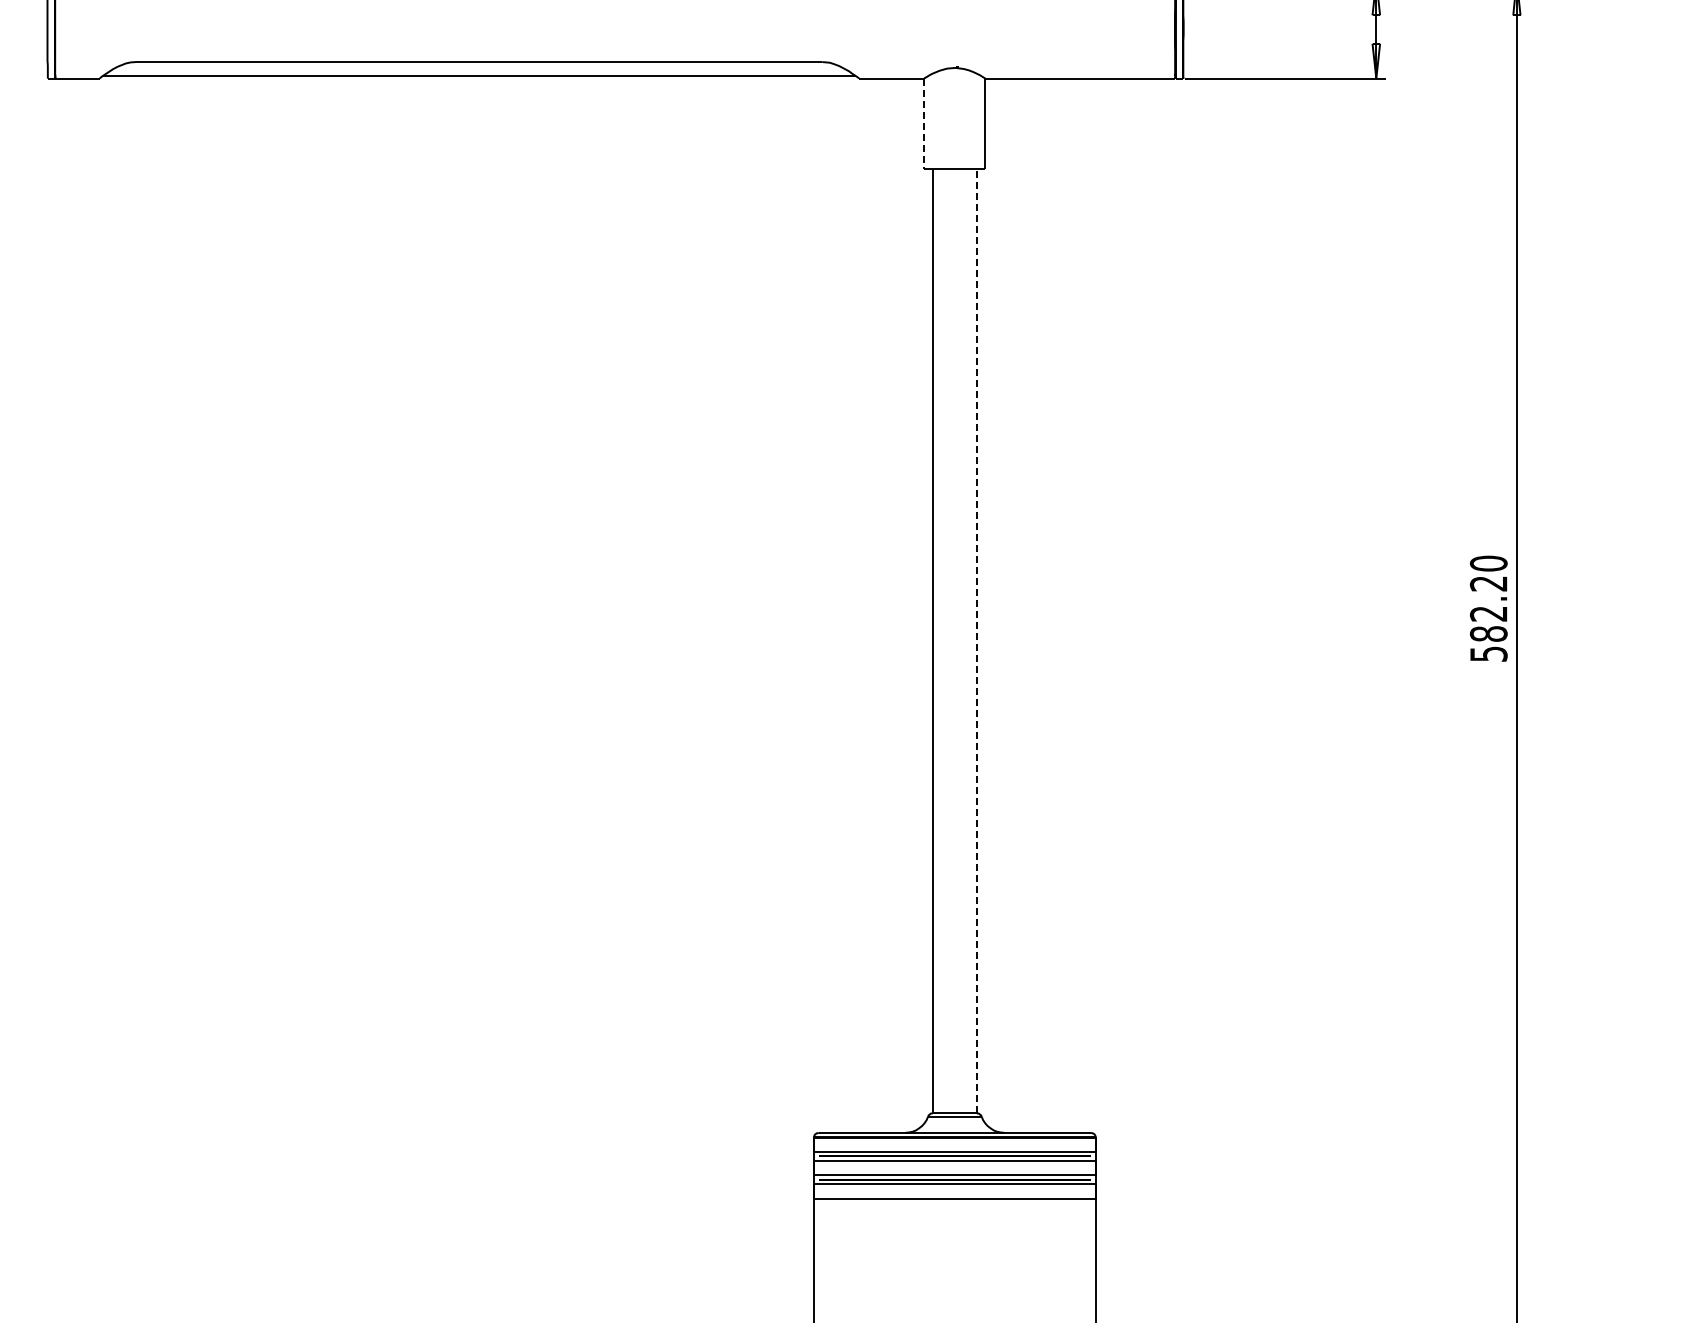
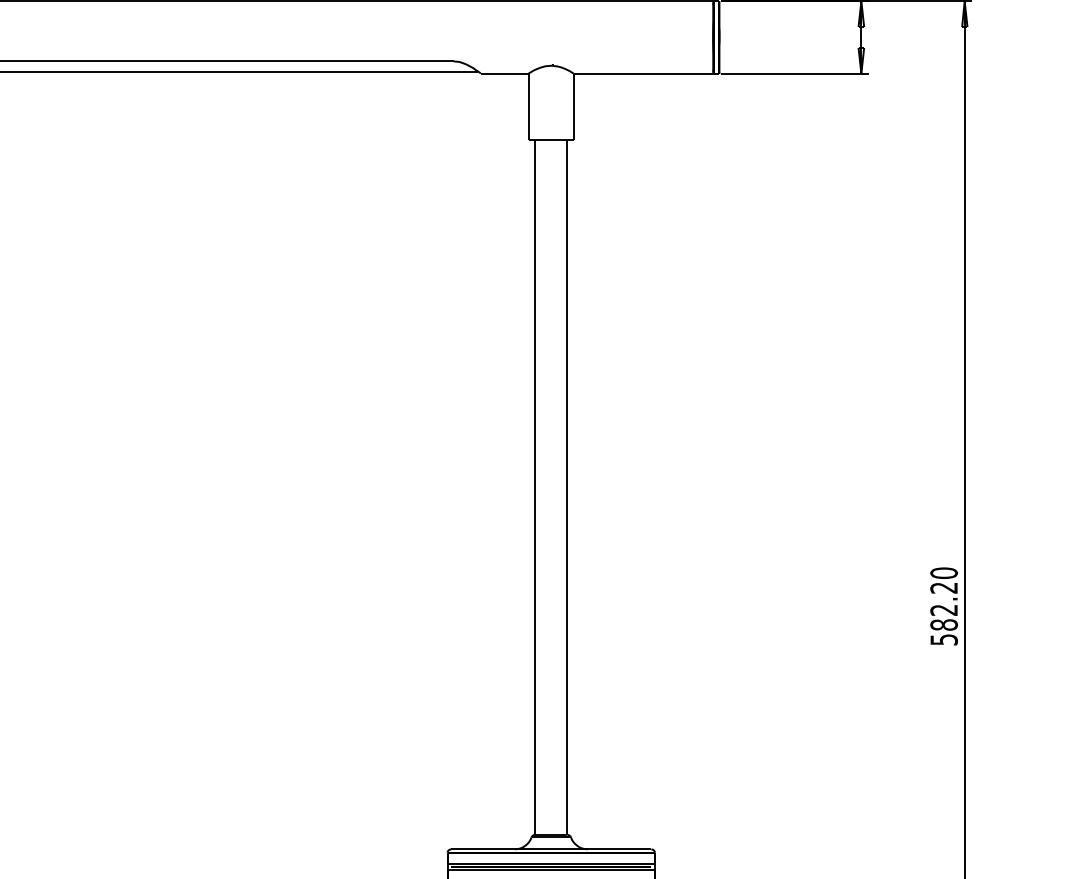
line: (924, 124) -> (528, 107), dashed -> solid
text: (1488, 608) -> (943, 606), moved
line: (976, 640) -> (567, 487), dashed -> solid

